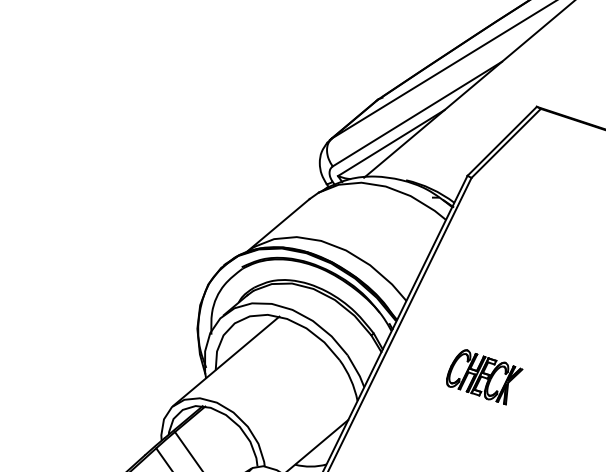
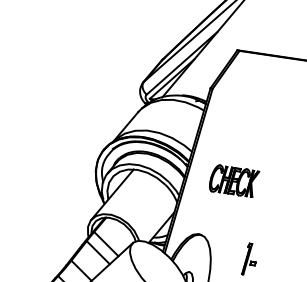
part: (484, 375) -> (234, 180), size x1.43

